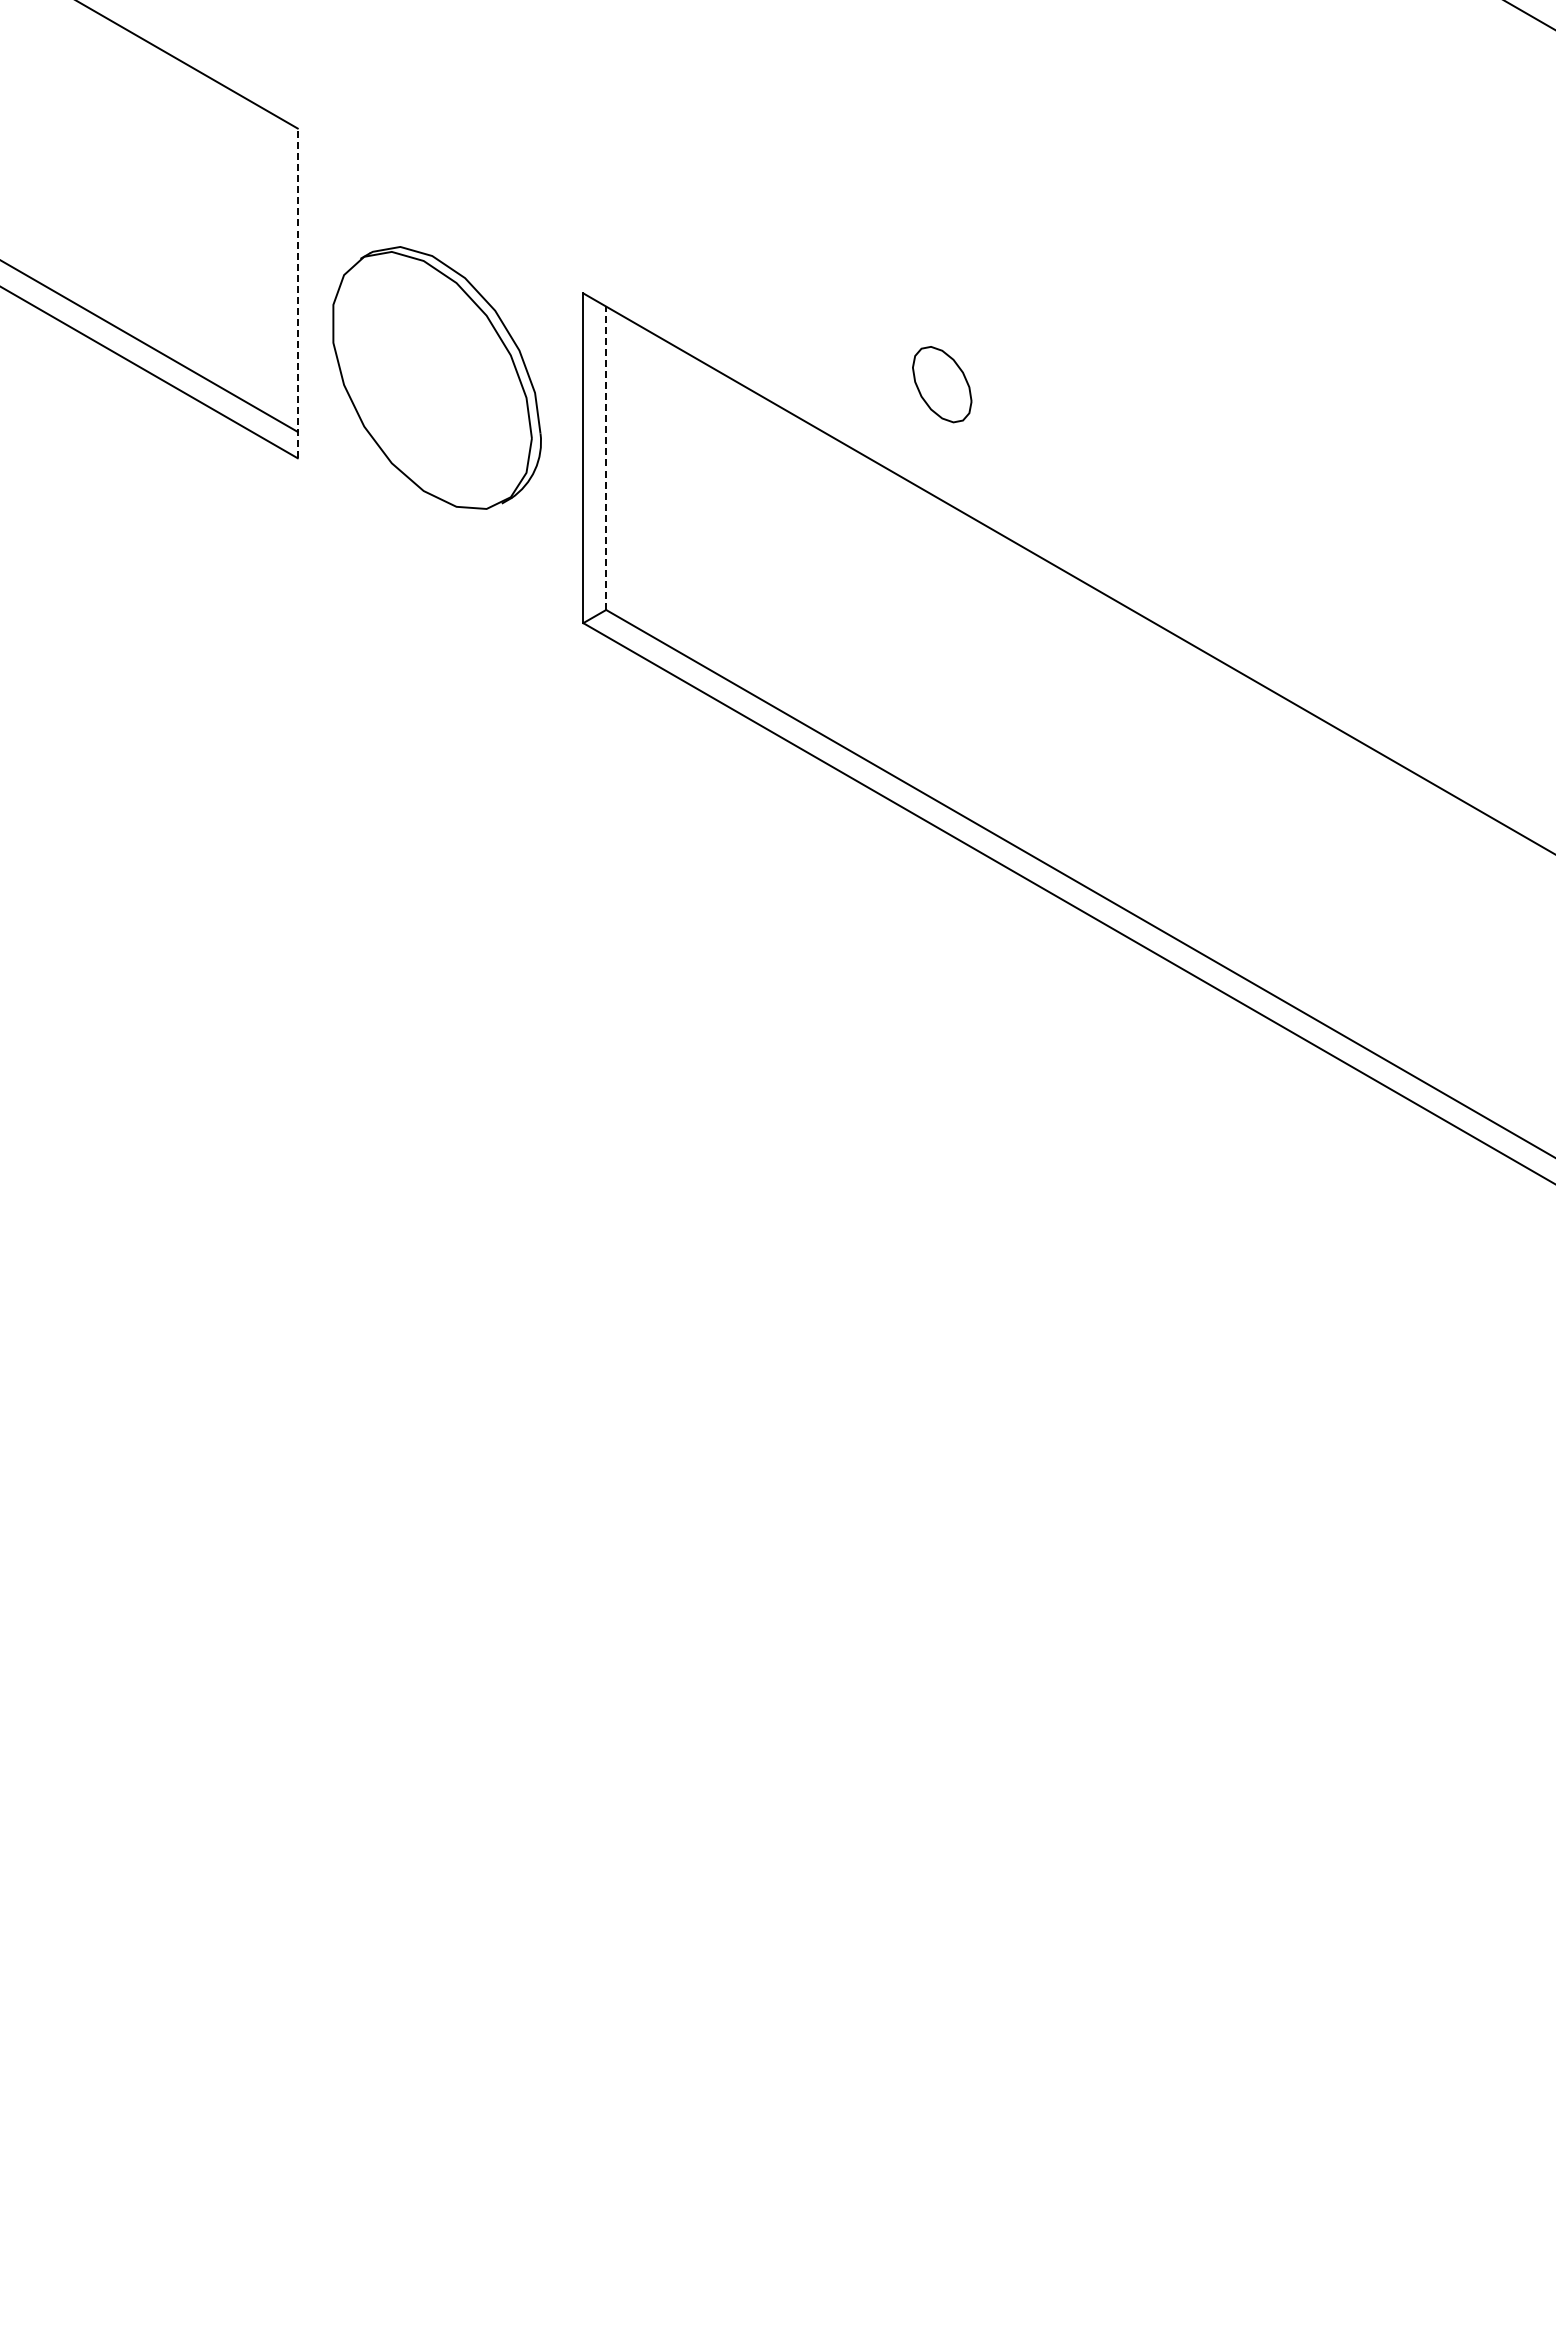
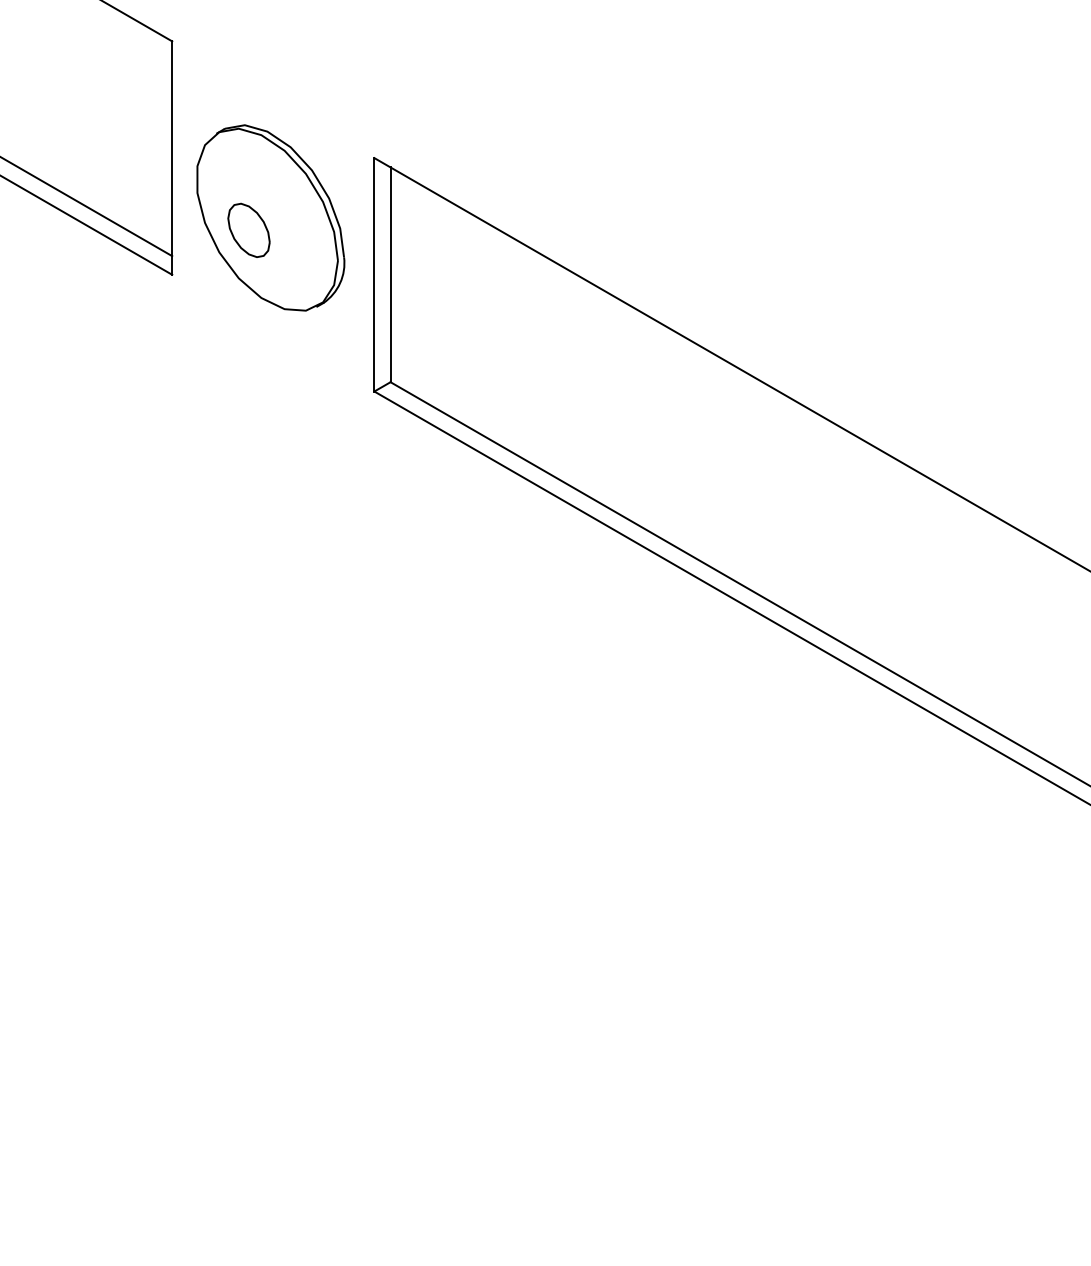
line: (297, 293) -> (172, 158), dashed -> solid
part: (942, 384) -> (249, 230), moved
line: (606, 458) -> (390, 274), dashed -> solid

